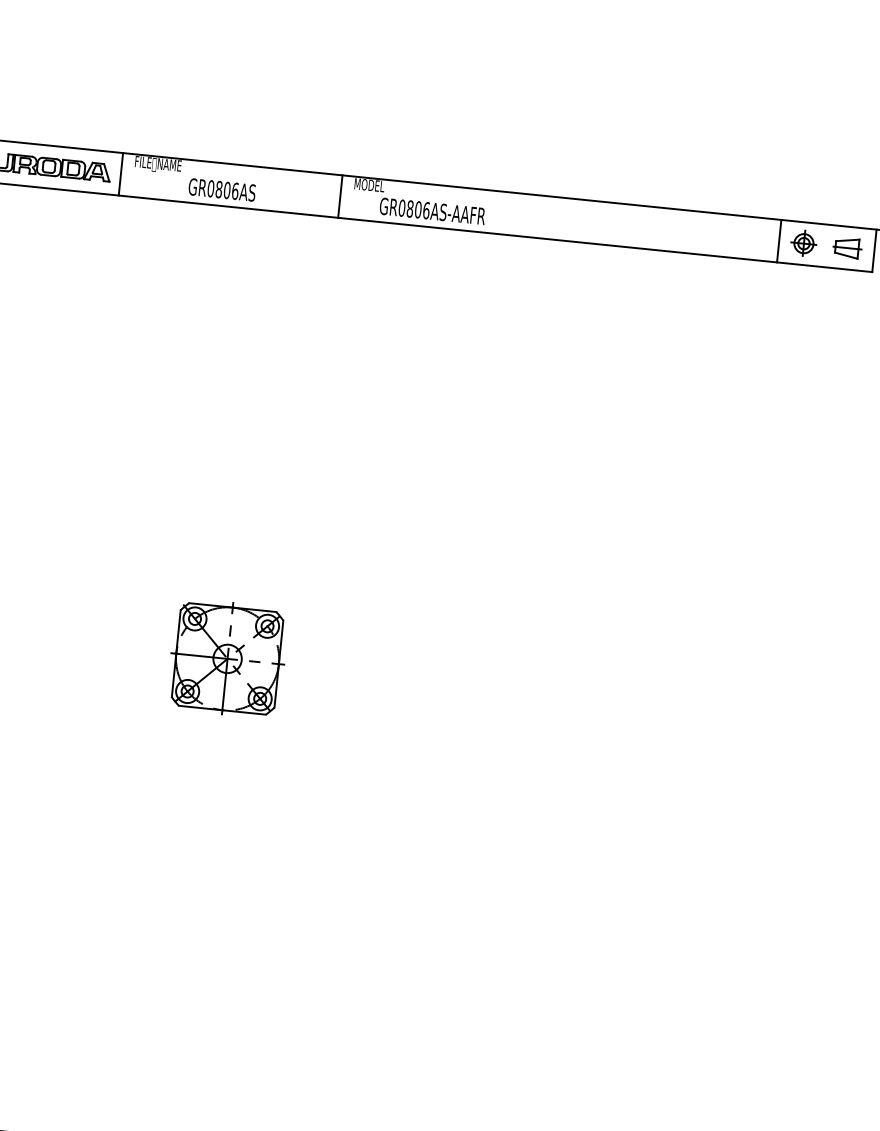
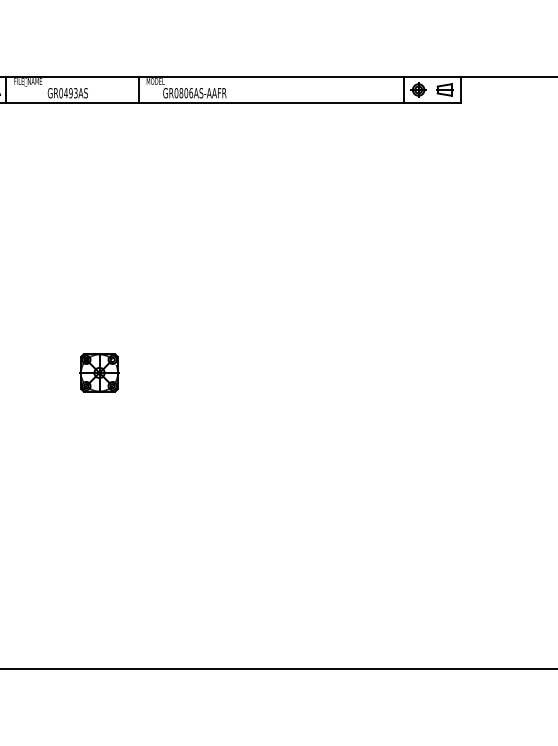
text: (226, 190) -> (70, 93), GR0806AS -> GR0493AS
part: (227, 658) -> (99, 372), size x0.6

